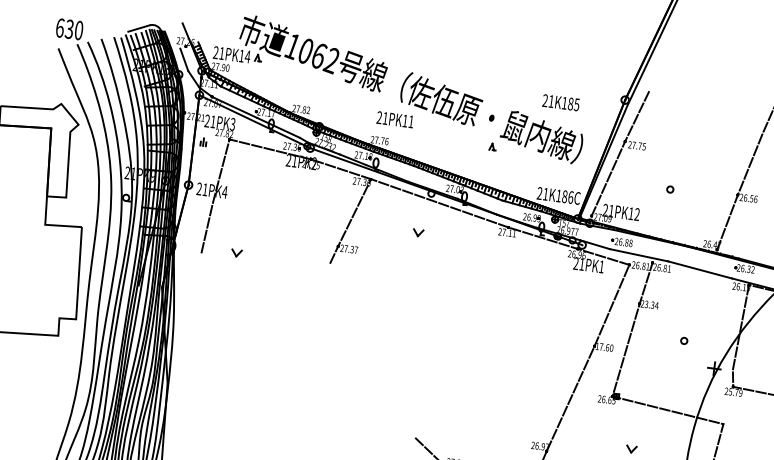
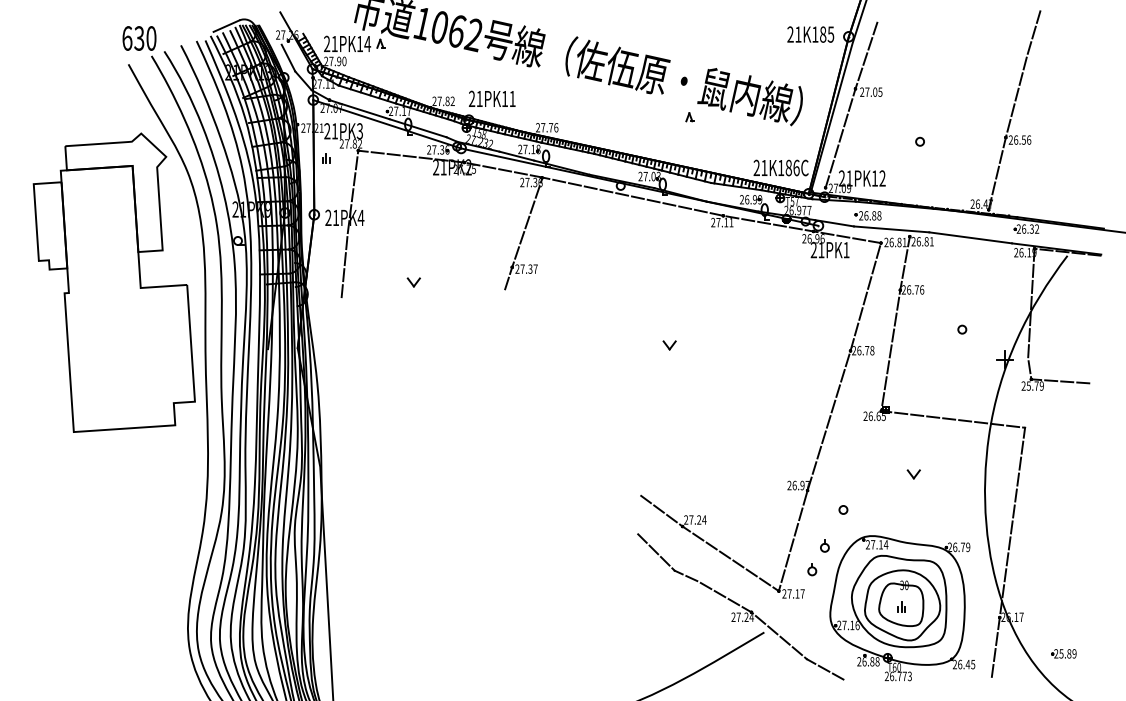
text: (560, 102) -> (810, 34), moved
text: (394, 119) -> (491, 98), moved
text: (640, 145) -> (875, 91), 27.75 -> 27.05
part: (418, 233) -> (669, 345), moved
part: (236, 253) -> (413, 282), moved
text: (651, 304) -> (915, 289), 23.34 -> 26.76
text: (604, 347) -> (863, 350), 17.60 -> 26.78

